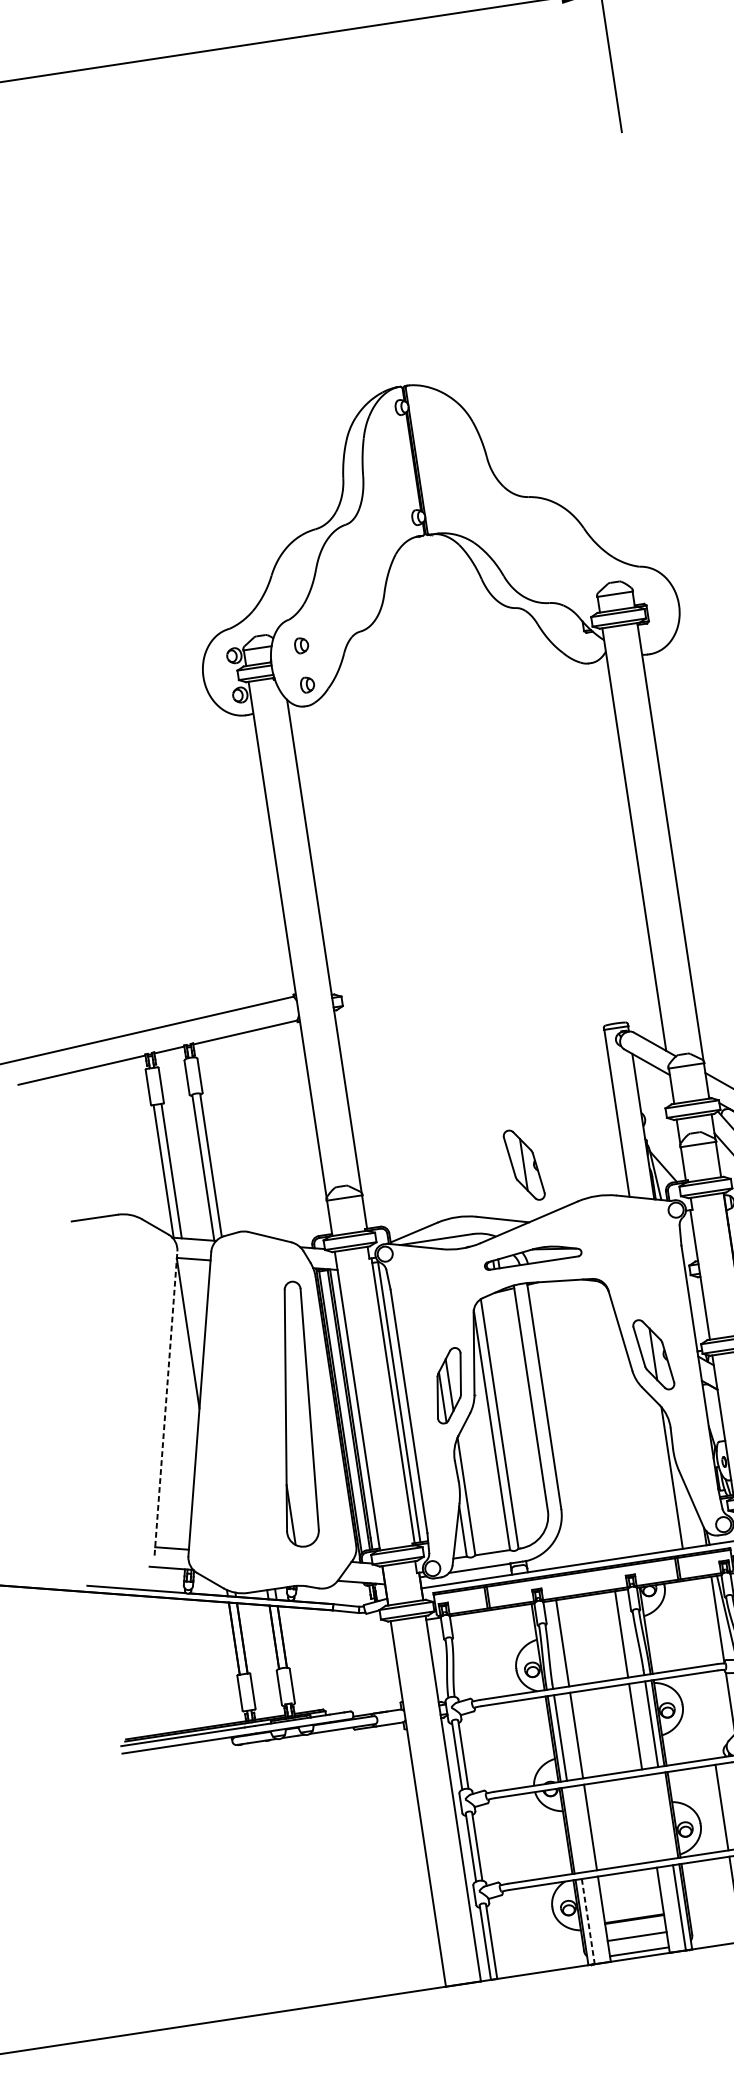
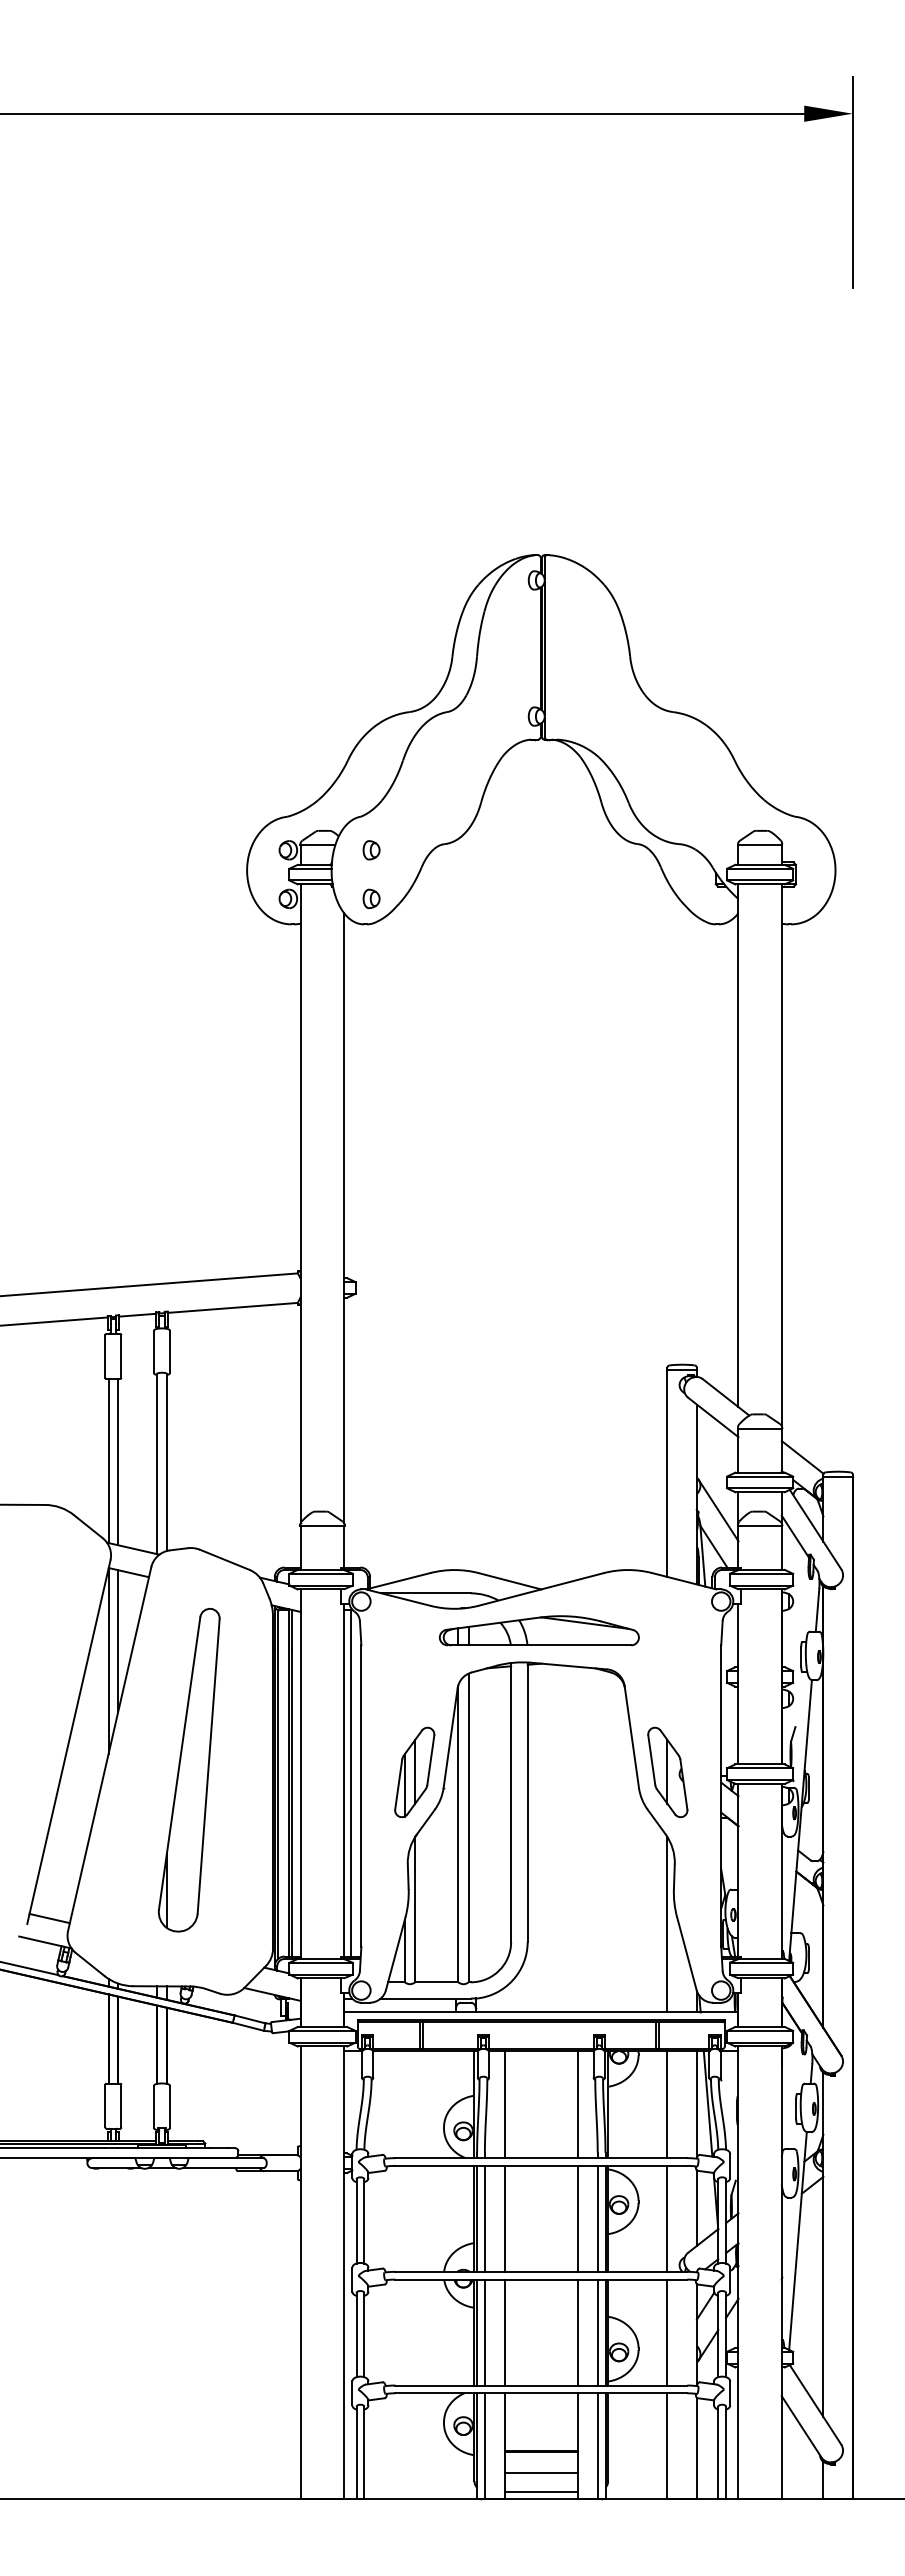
line: (662, 1136) -> (718, 1510), added
part: (523, 1164) -> (545, 1518), removed
part: (532, 1255) -> (539, 1630), size x1.67
line: (193, 1315) -> (118, 1640), added
line: (165, 1403) -> (68, 1742), dashed -> solid
part: (293, 1414) -> (188, 1769), moved
line: (694, 1623) -> (667, 2104), added
line: (708, 1715) -> (667, 2218), added
line: (665, 1816) -> (597, 2332), added
line: (649, 1818) -> (577, 2332), added
line: (574, 1829) -> (484, 2332), added
line: (588, 1922) -> (484, 2446), dashed -> solid

